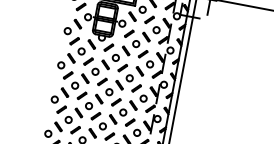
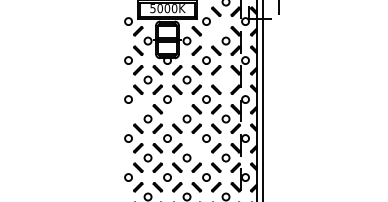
part: (149, 20) -> (216, 31), removed
circle: (149, 63) -> (225, 79), removed
part: (68, 75) -> (138, 109), removed
part: (102, 82) -> (177, 109), removed
part: (112, 119) -> (196, 148), removed

